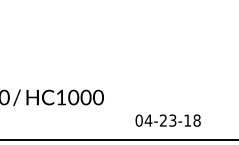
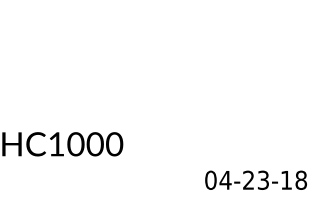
text: (167, 120) -> (255, 180), moved

